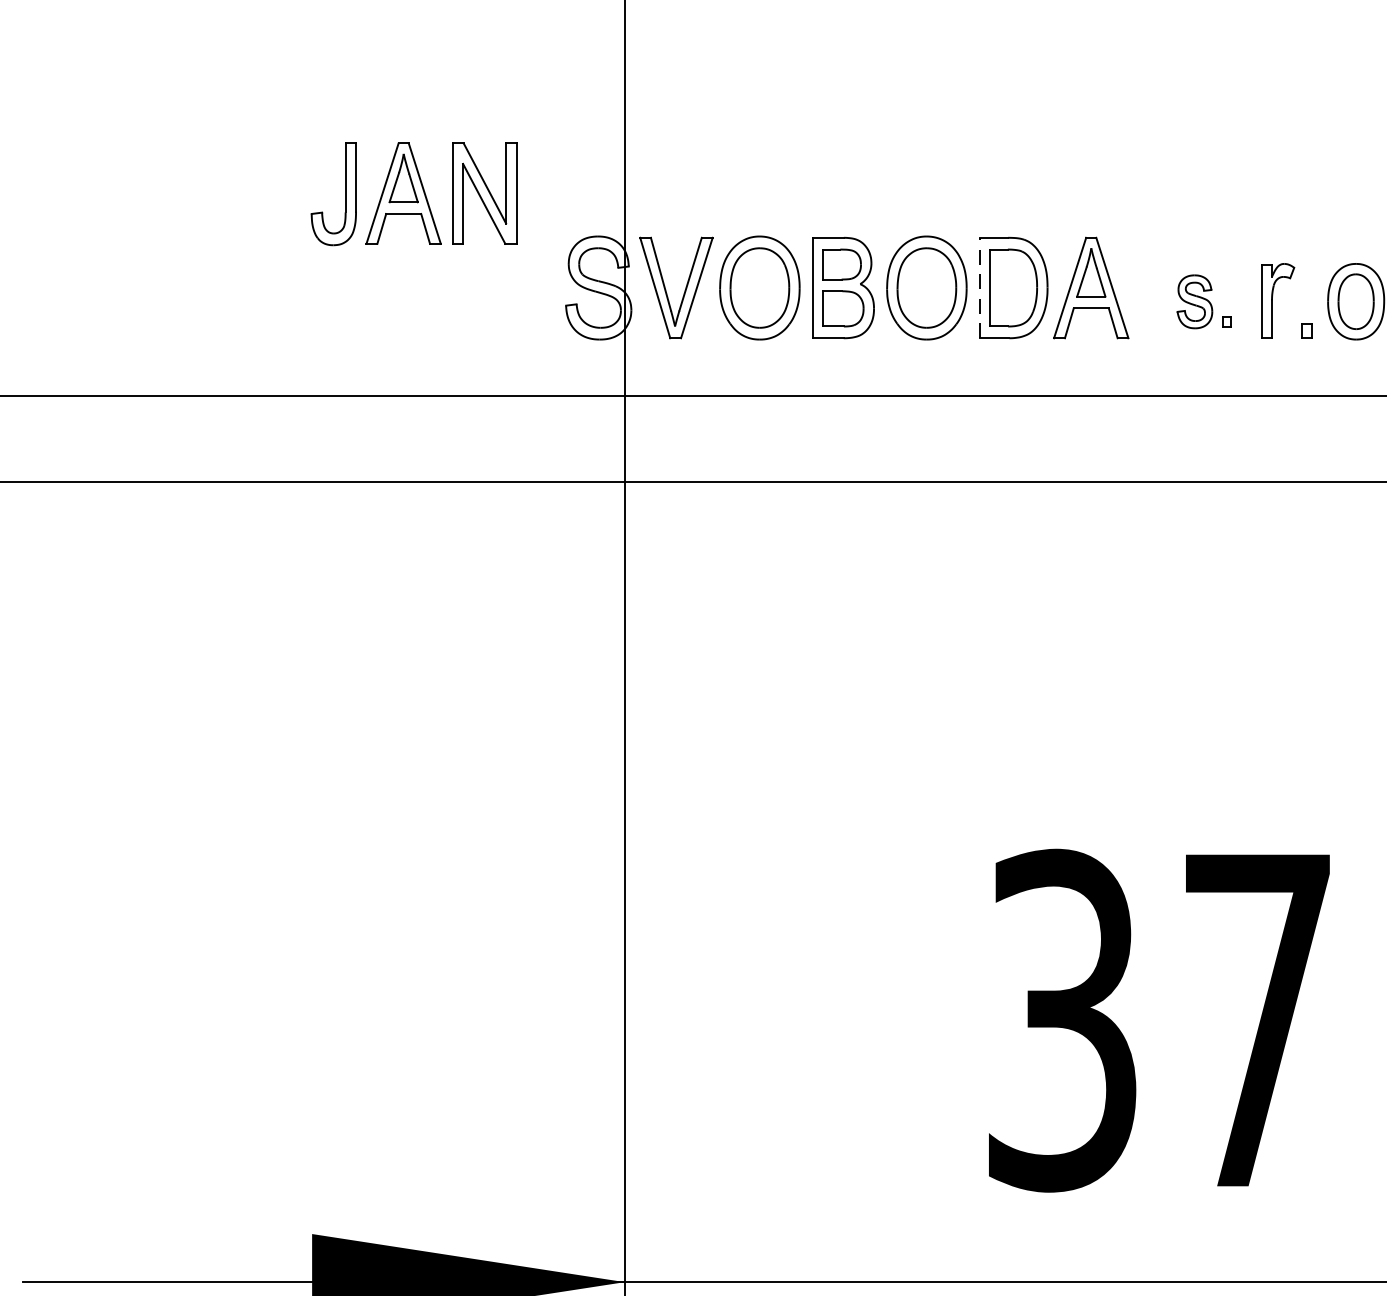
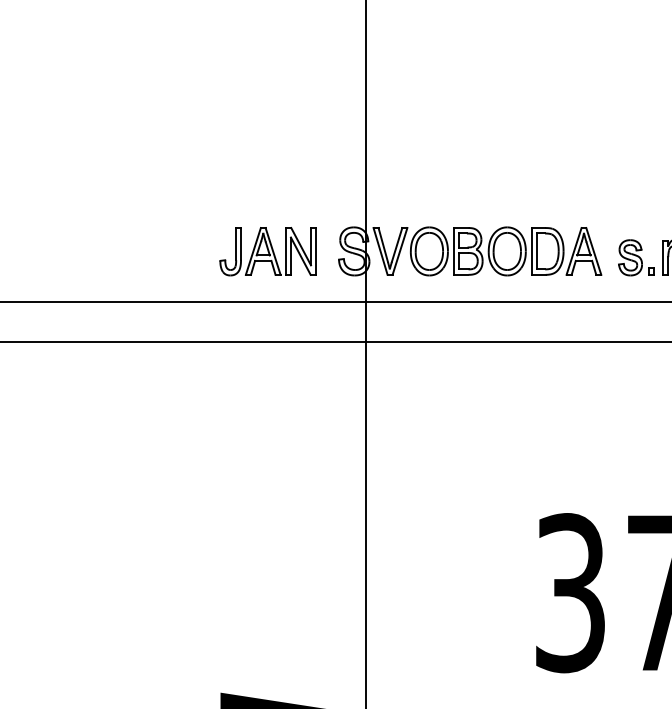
part: (412, 193) -> (267, 251), moved
line: (978, 286) -> (531, 250), dashed -> solid
part: (1203, 301) -> (636, 257), size x1.43

